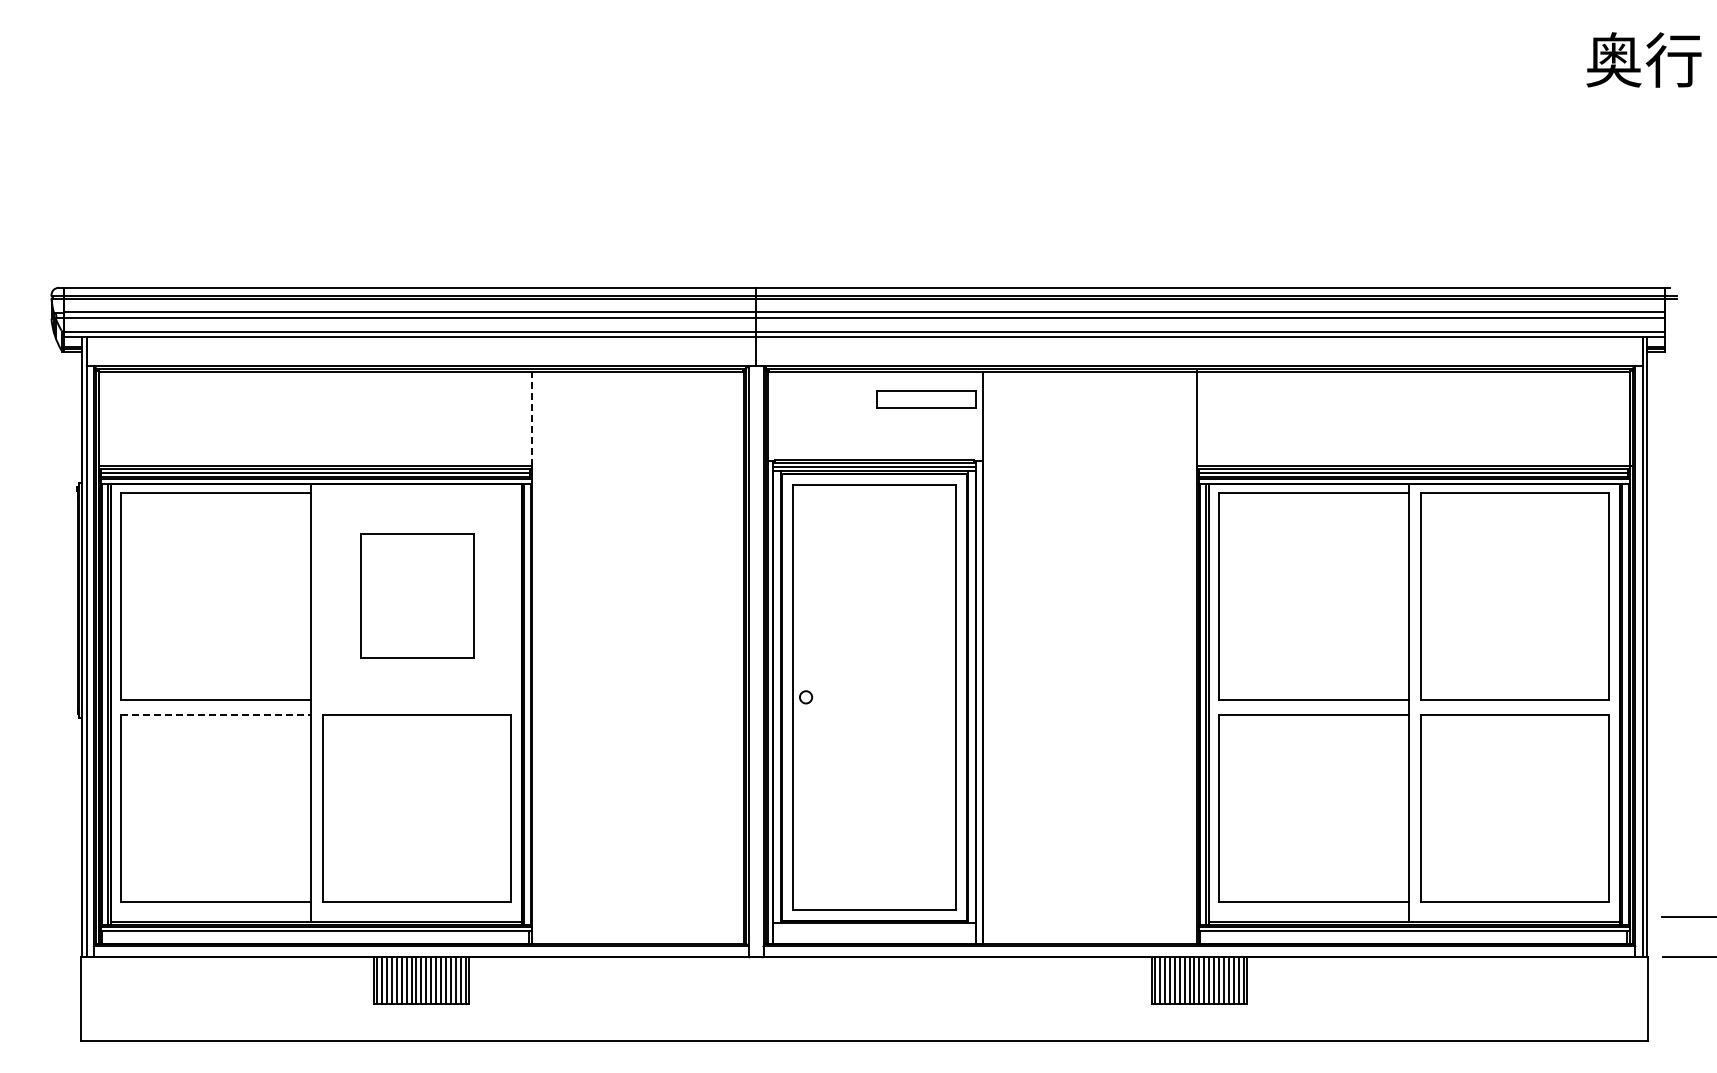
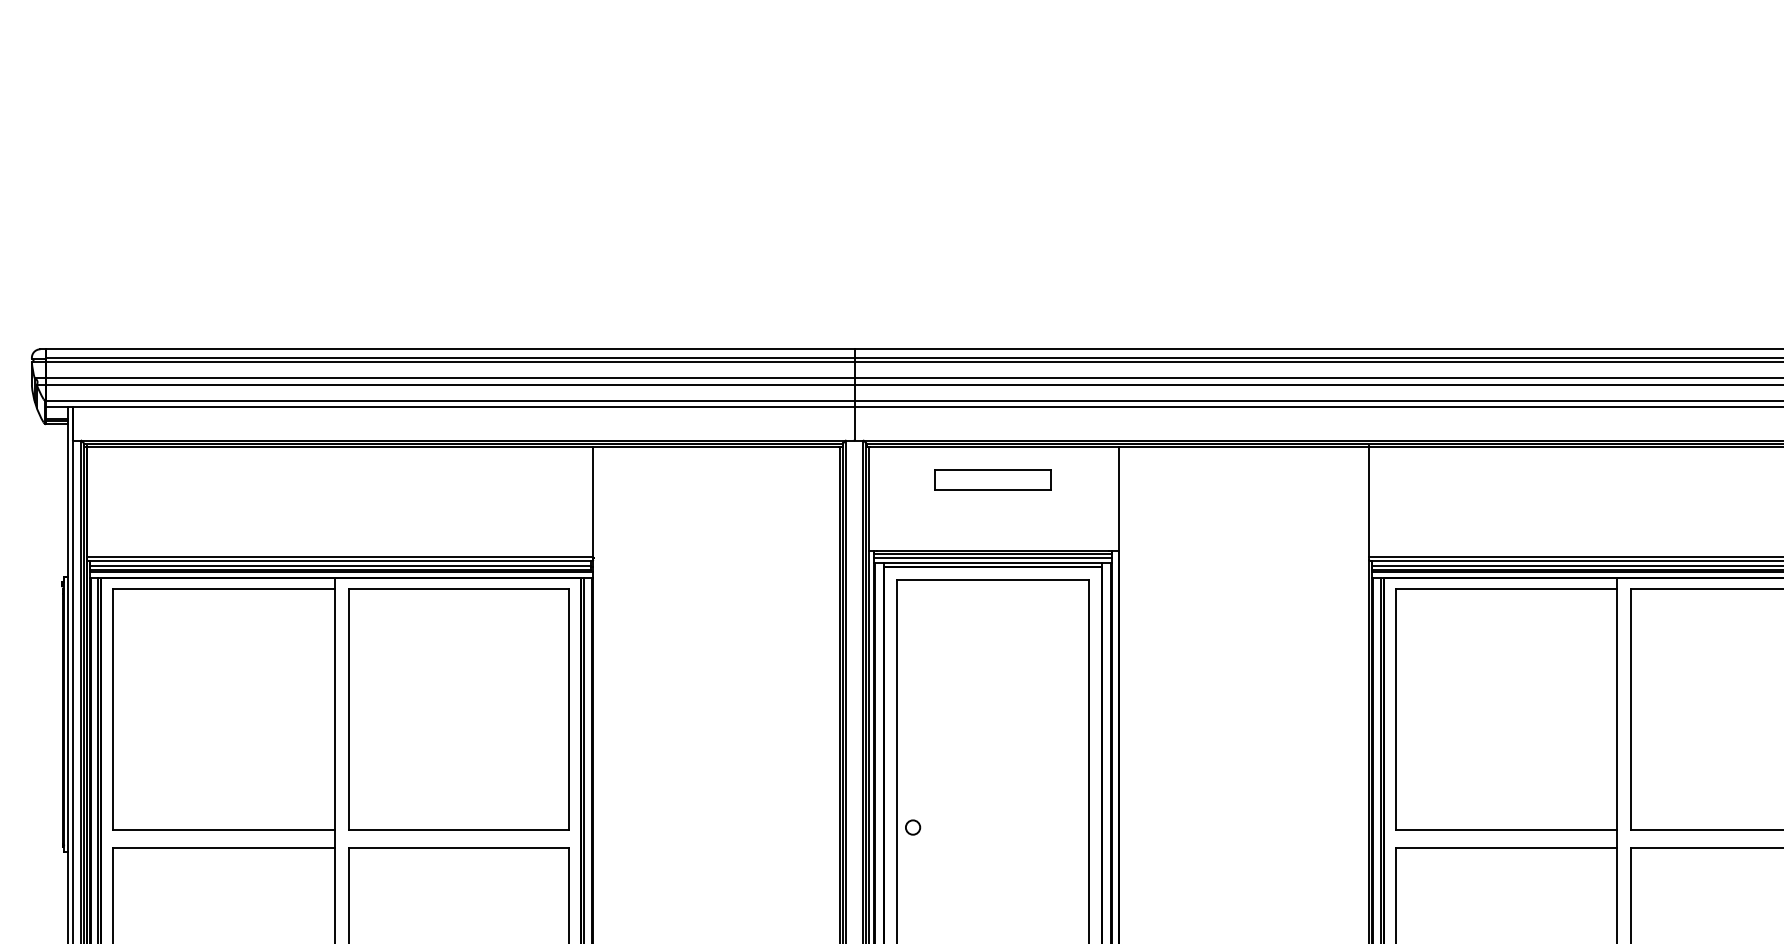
part: (926, 399) -> (992, 479), moved
line: (532, 418) -> (593, 501), dashed -> solid
part: (416, 596) -> (458, 709), size x1.67
line: (216, 714) -> (224, 847), dashed -> solid

